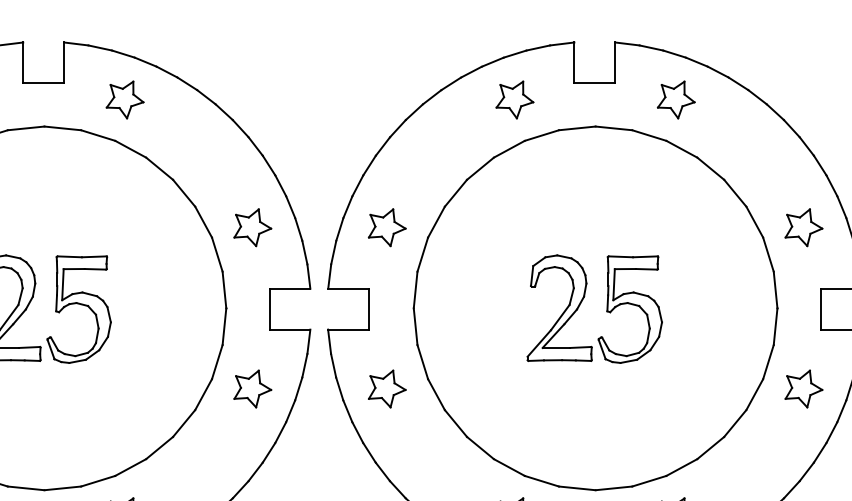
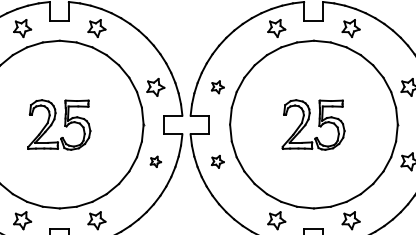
part: (386, 225) -> (217, 86), size x0.7
part: (252, 388) -> (155, 161), size x0.6
part: (386, 388) -> (217, 161), size x0.7

